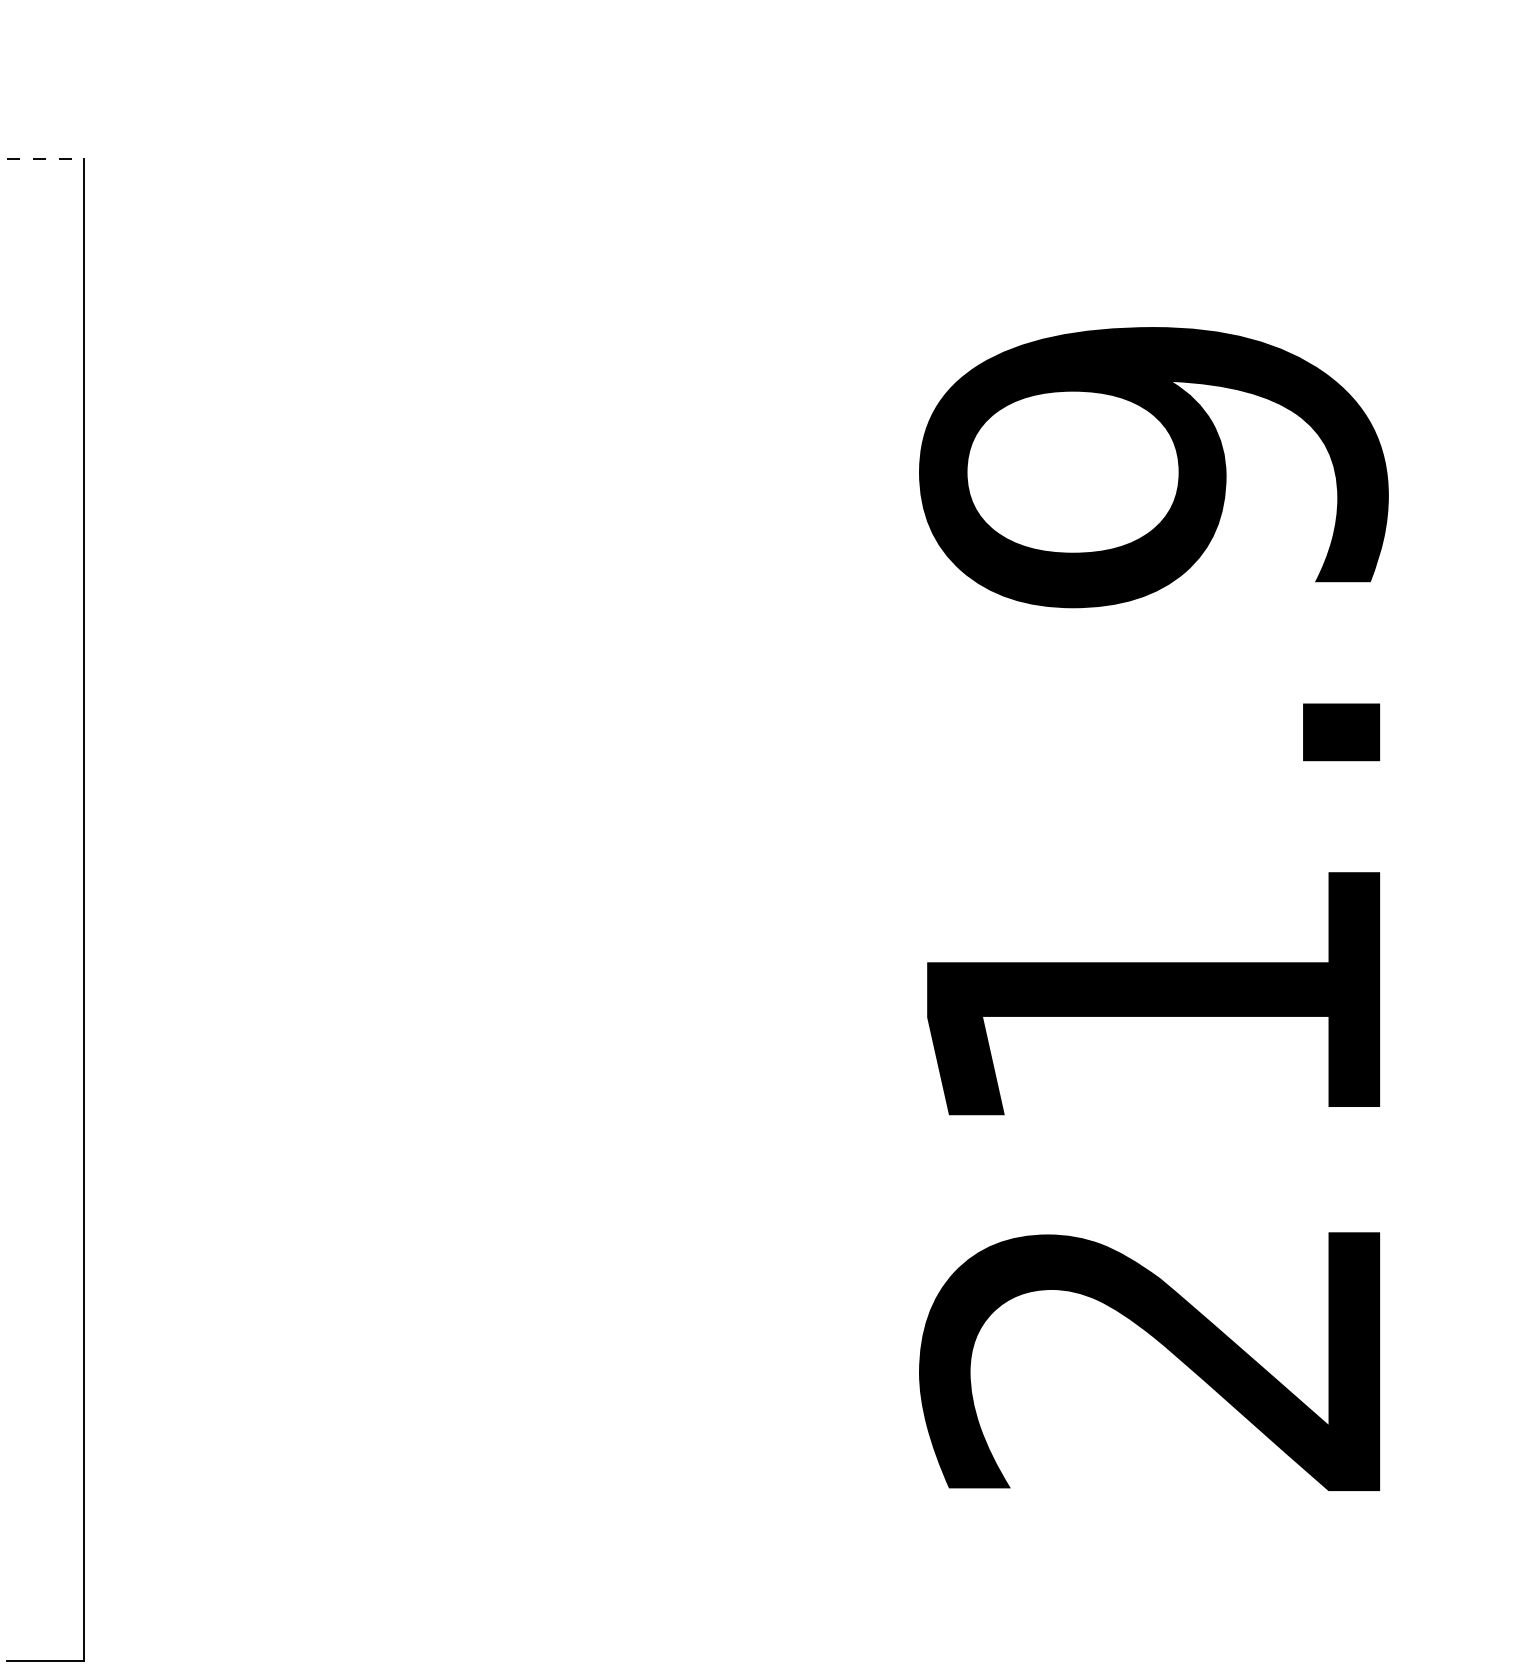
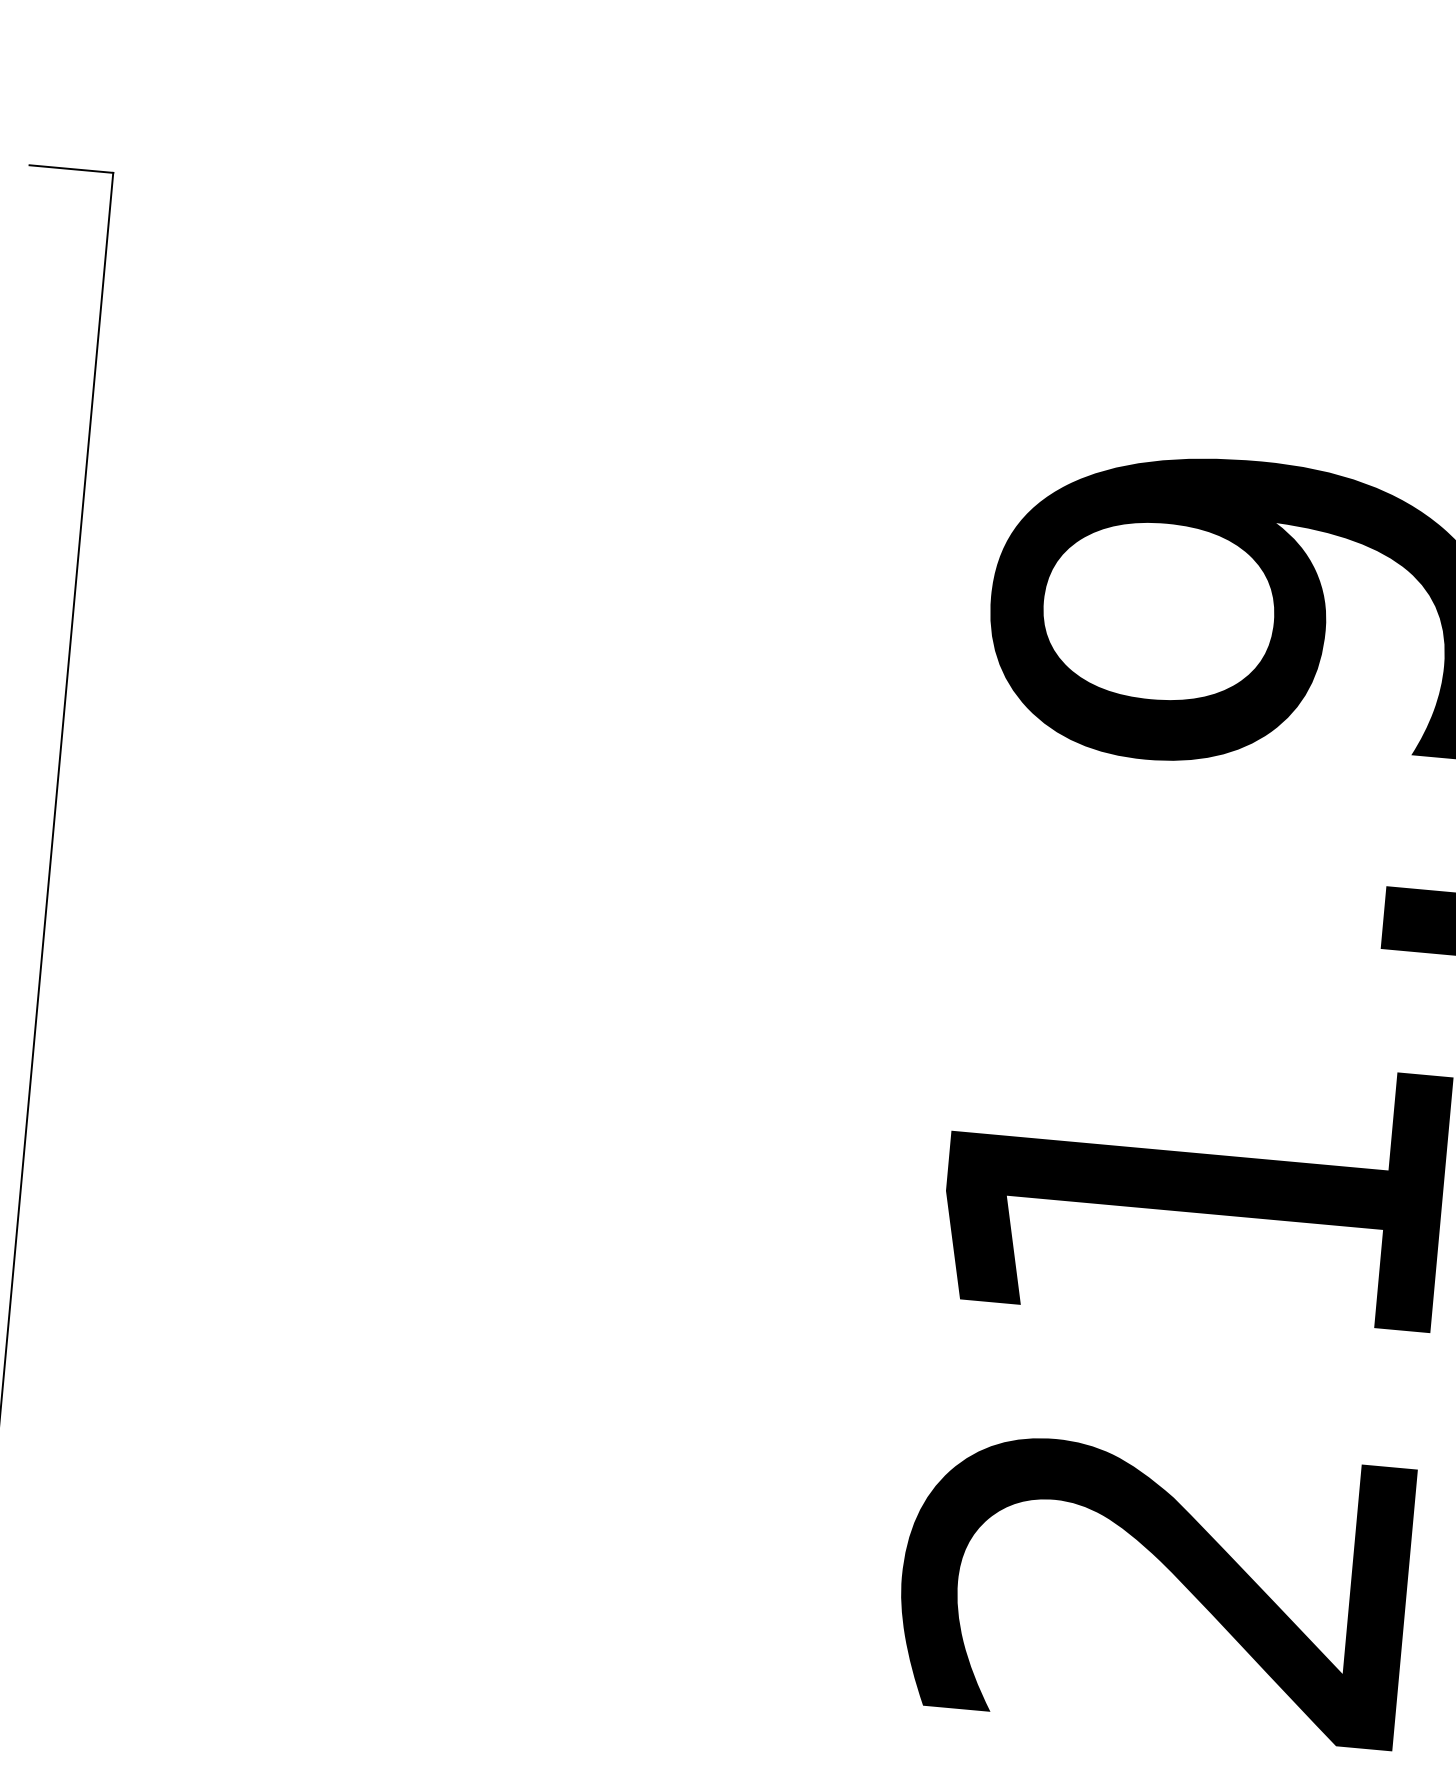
line: (46, 159) -> (72, 169), dashed -> solid

